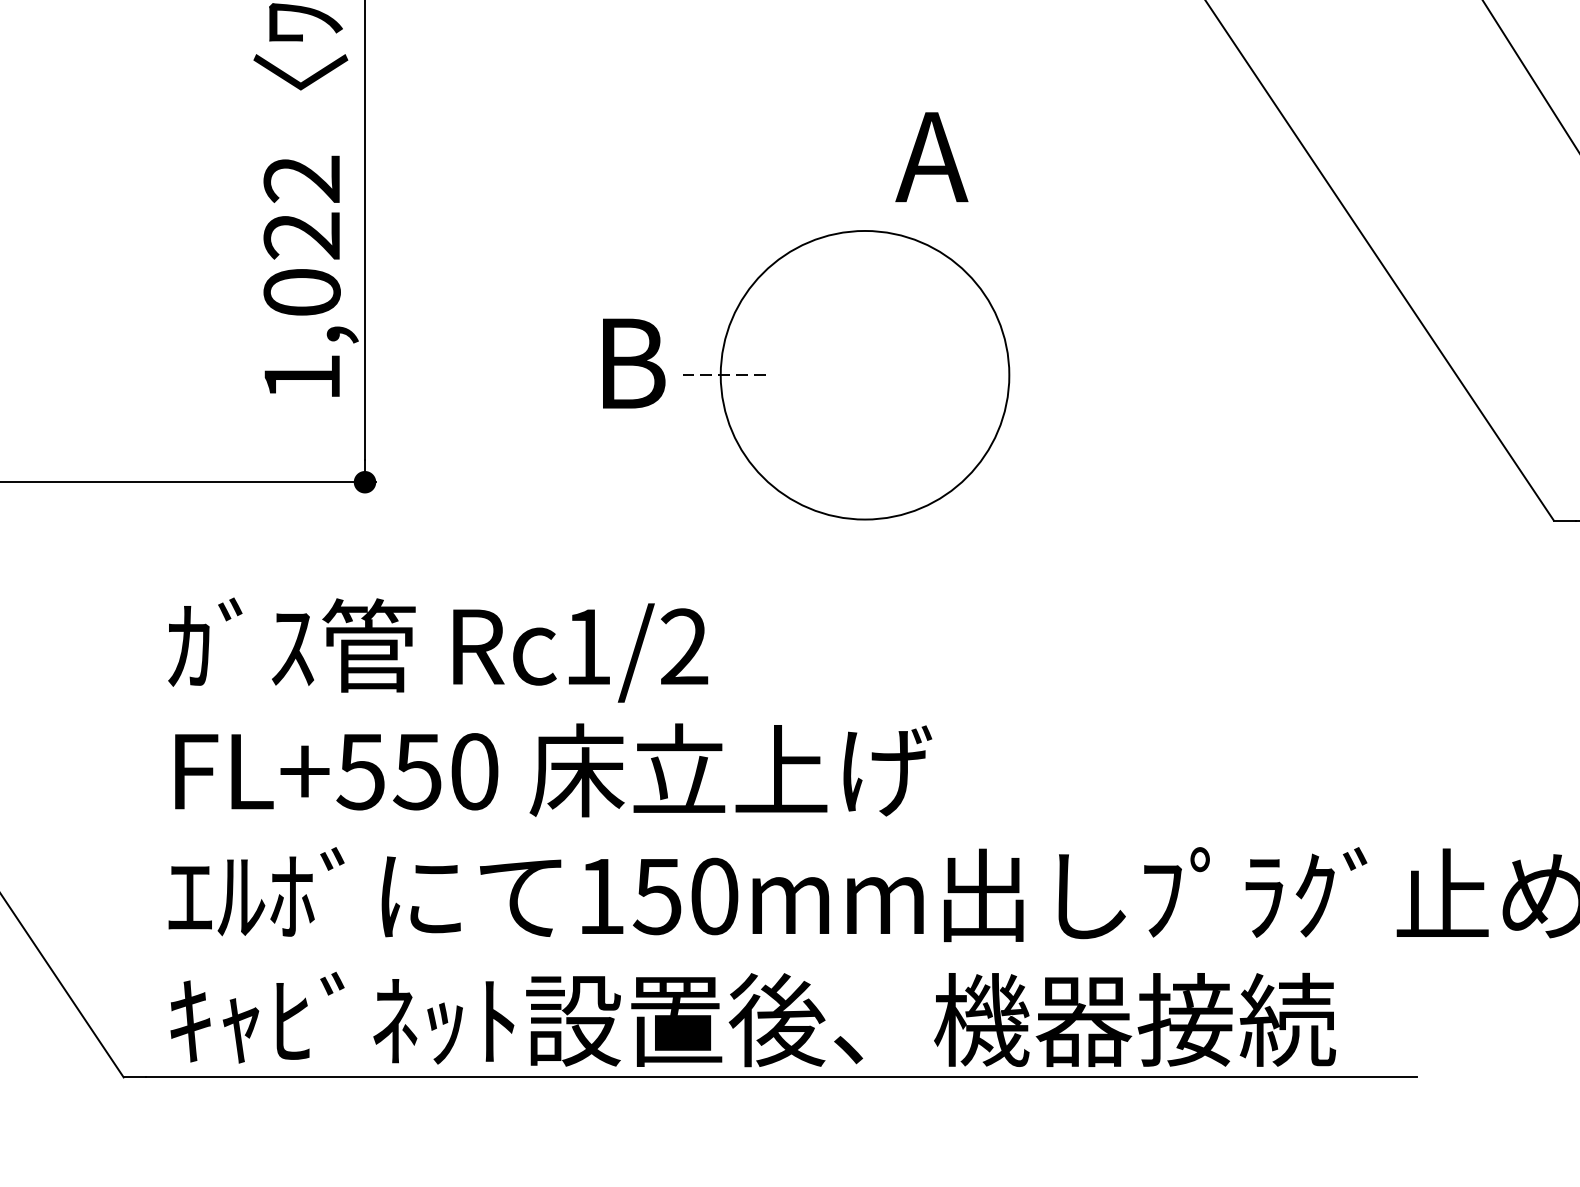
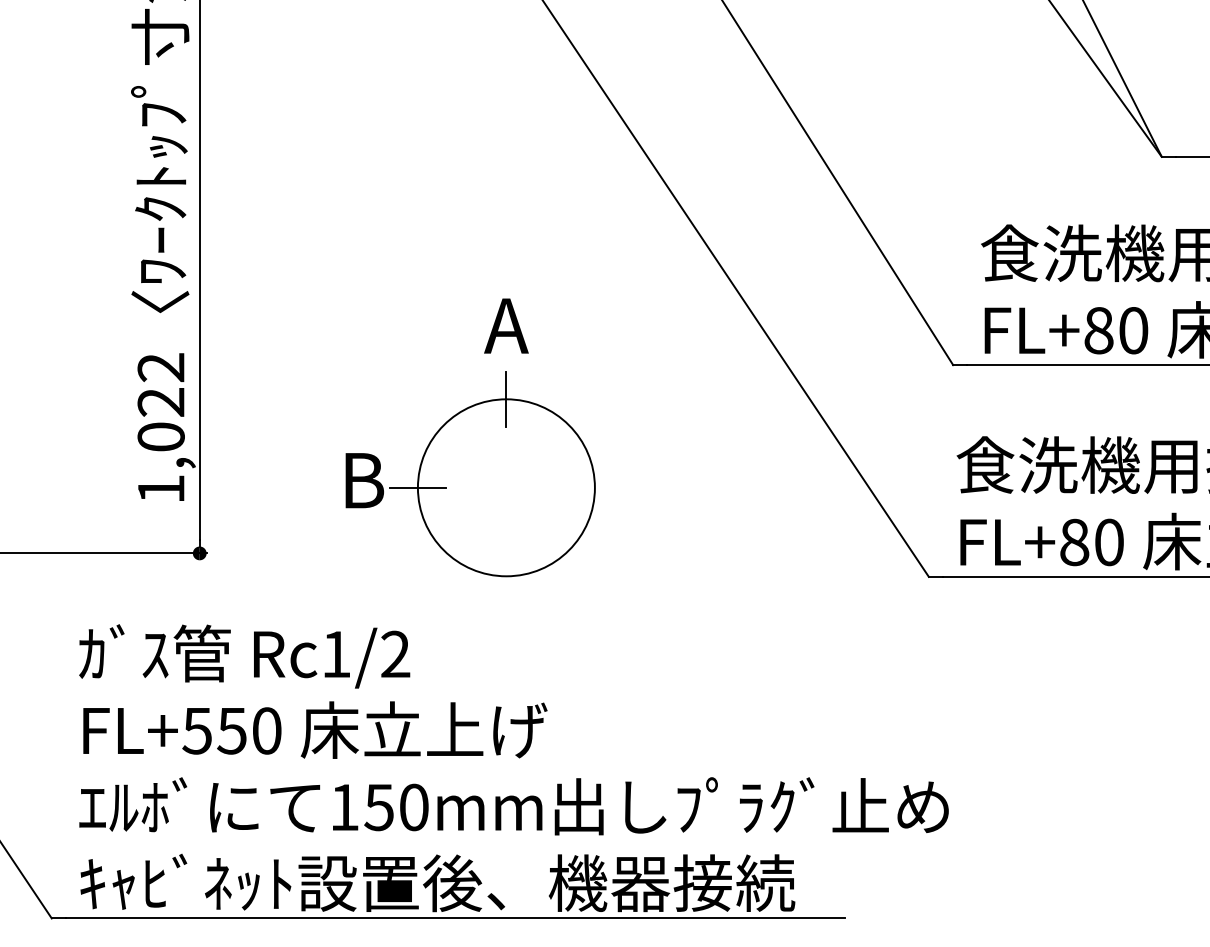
text: (931, 156) -> (506, 325), moved
line: (865, 229) -> (506, 398), added
line: (720, 374) -> (417, 487), dashed -> solid

